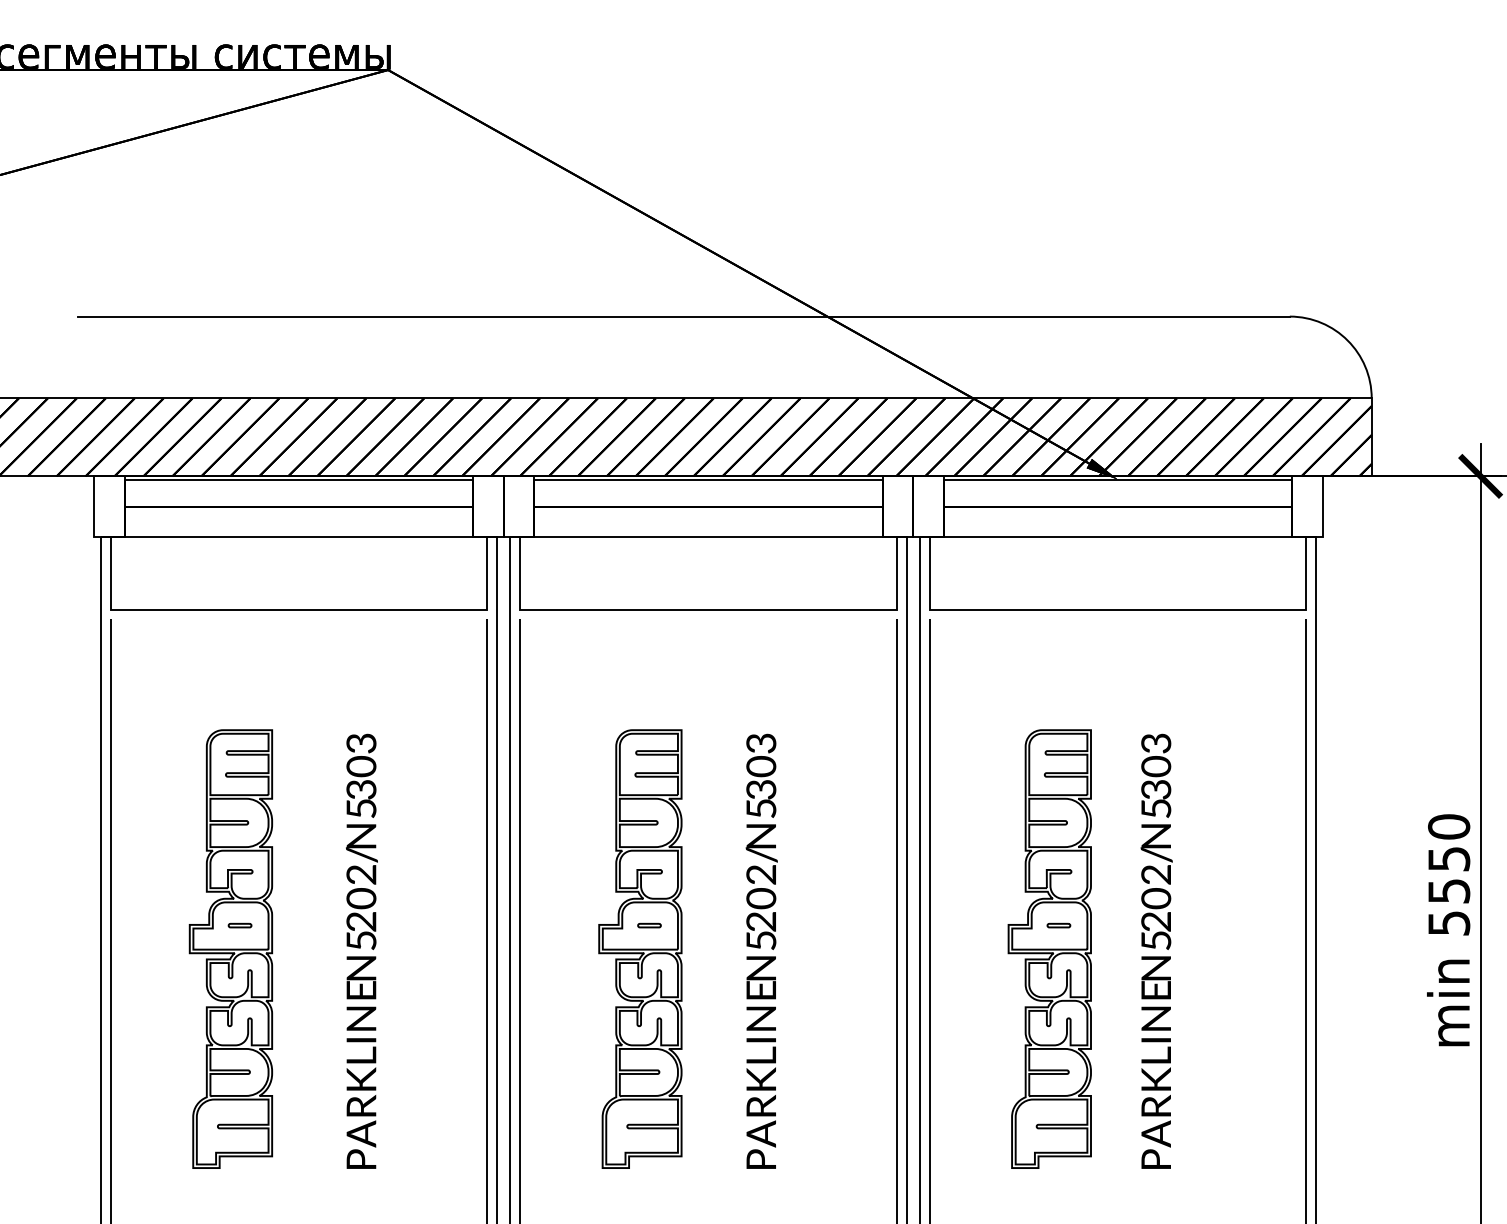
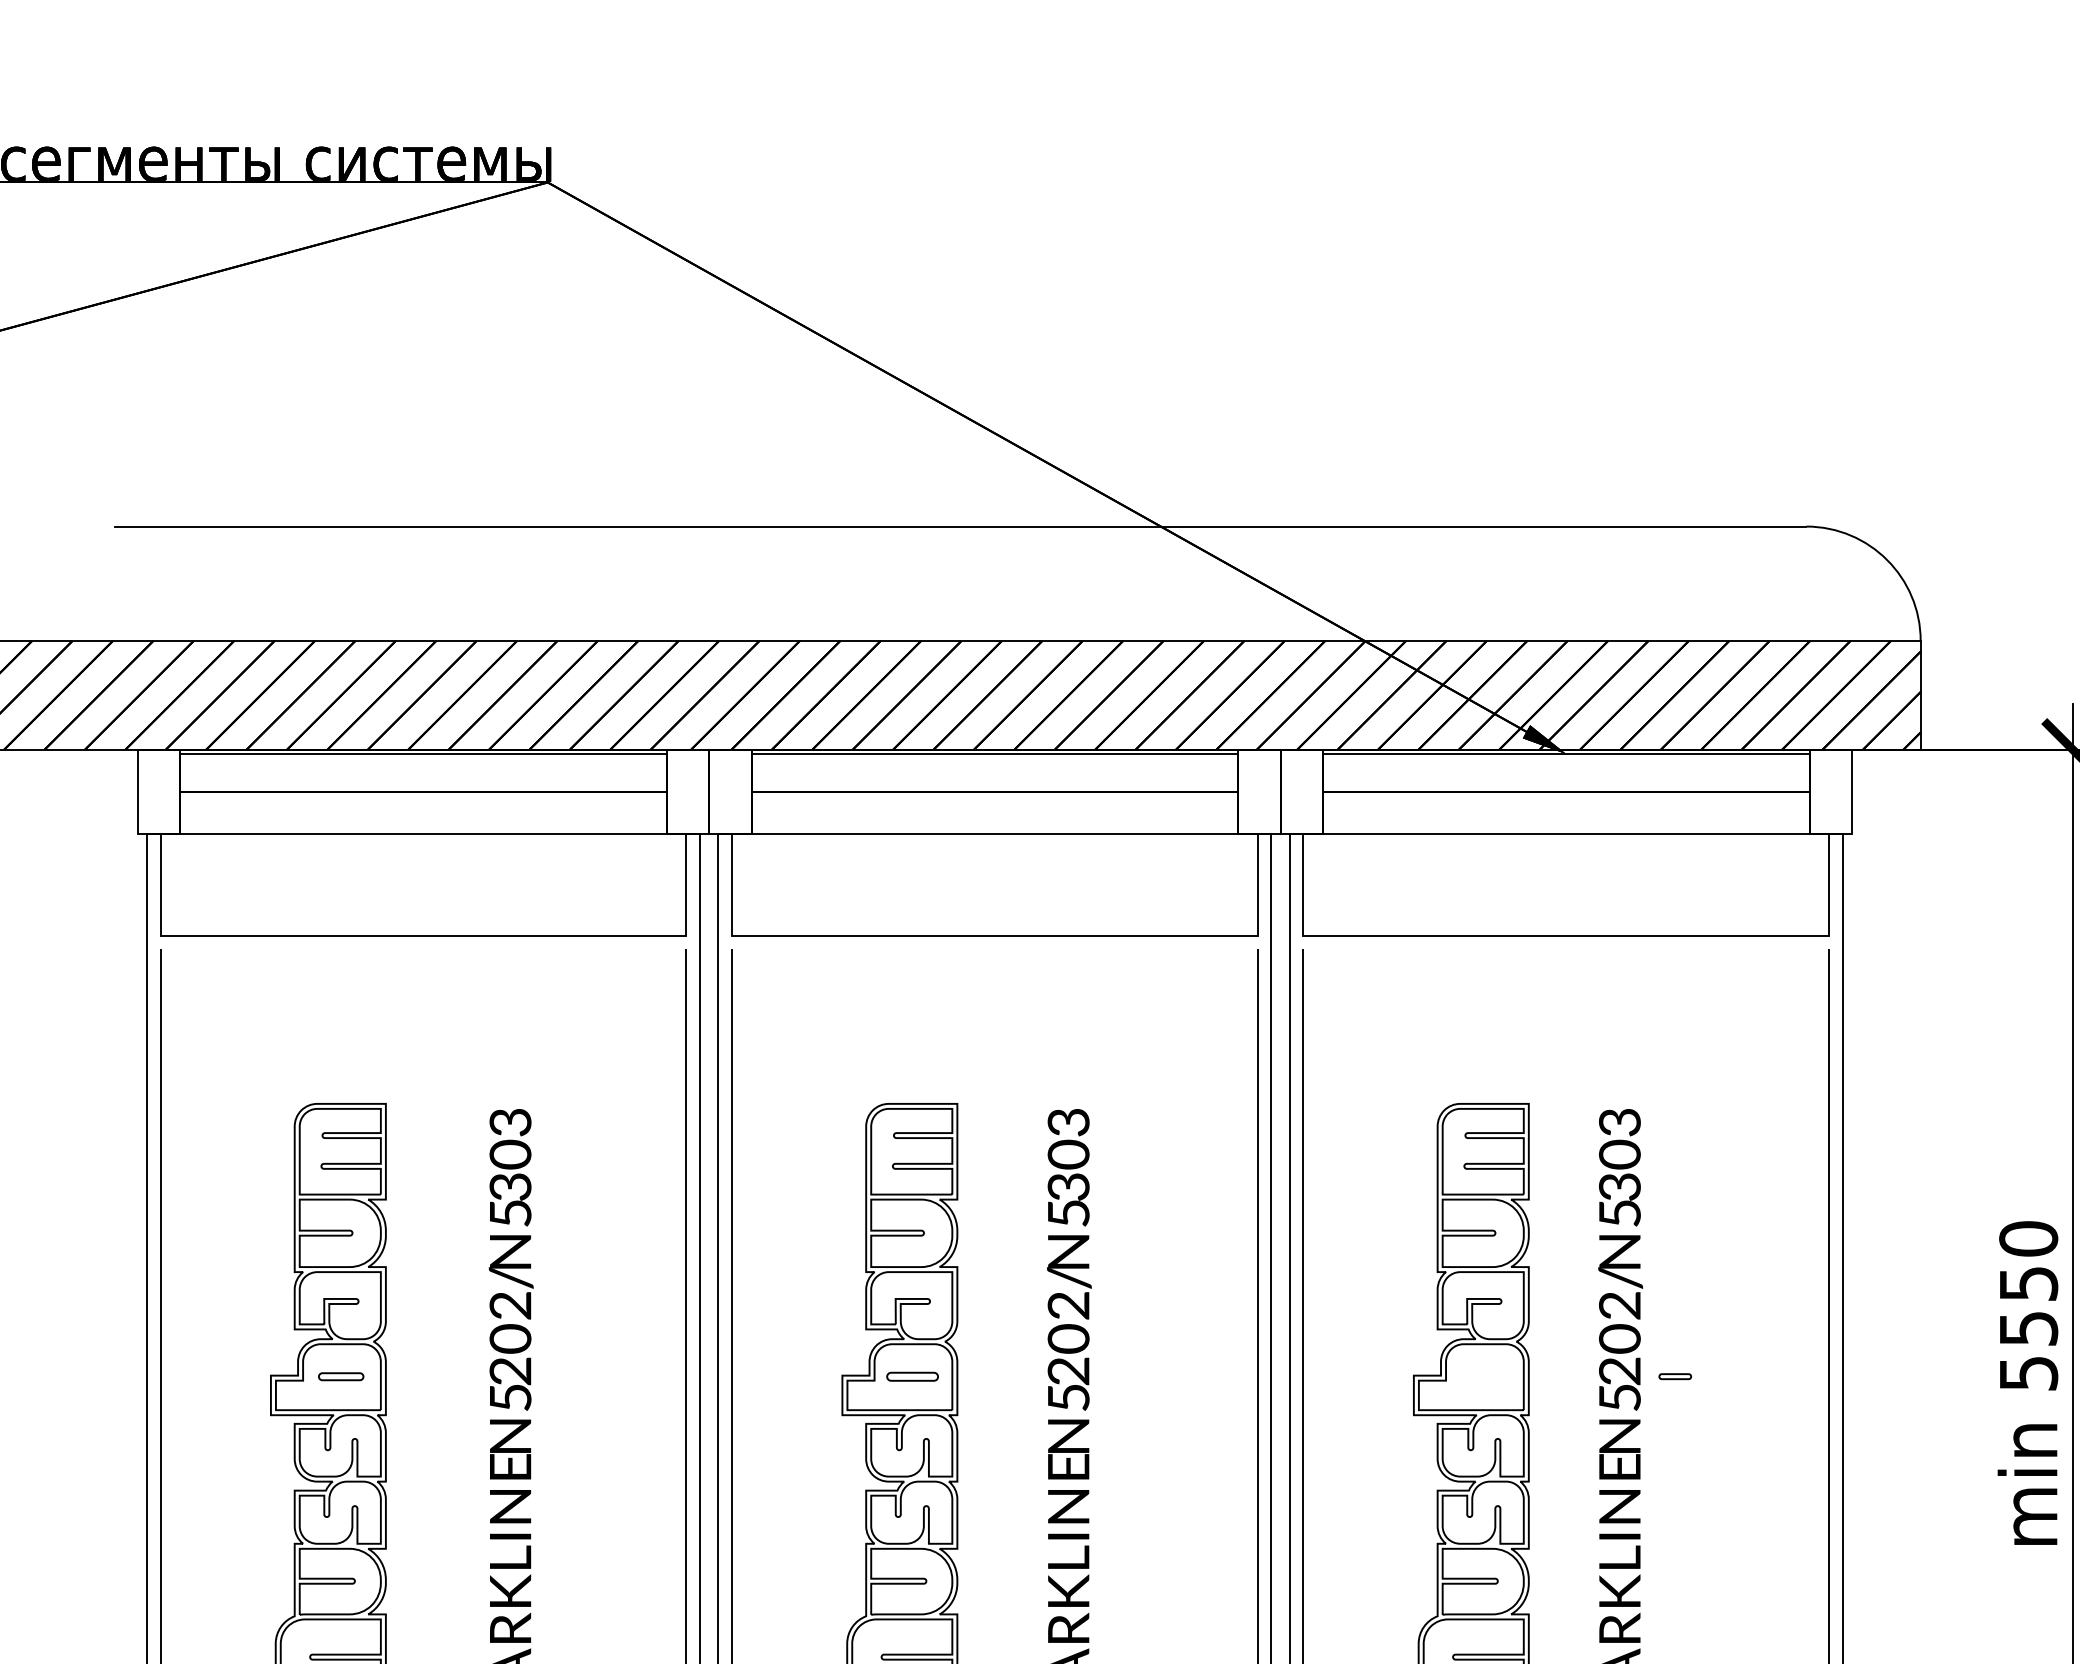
part: (239, 925) -> (340, 1376), size x1.4
part: (649, 925) -> (912, 1376), size x1.6
part: (1058, 925) -> (1674, 1376), moved

